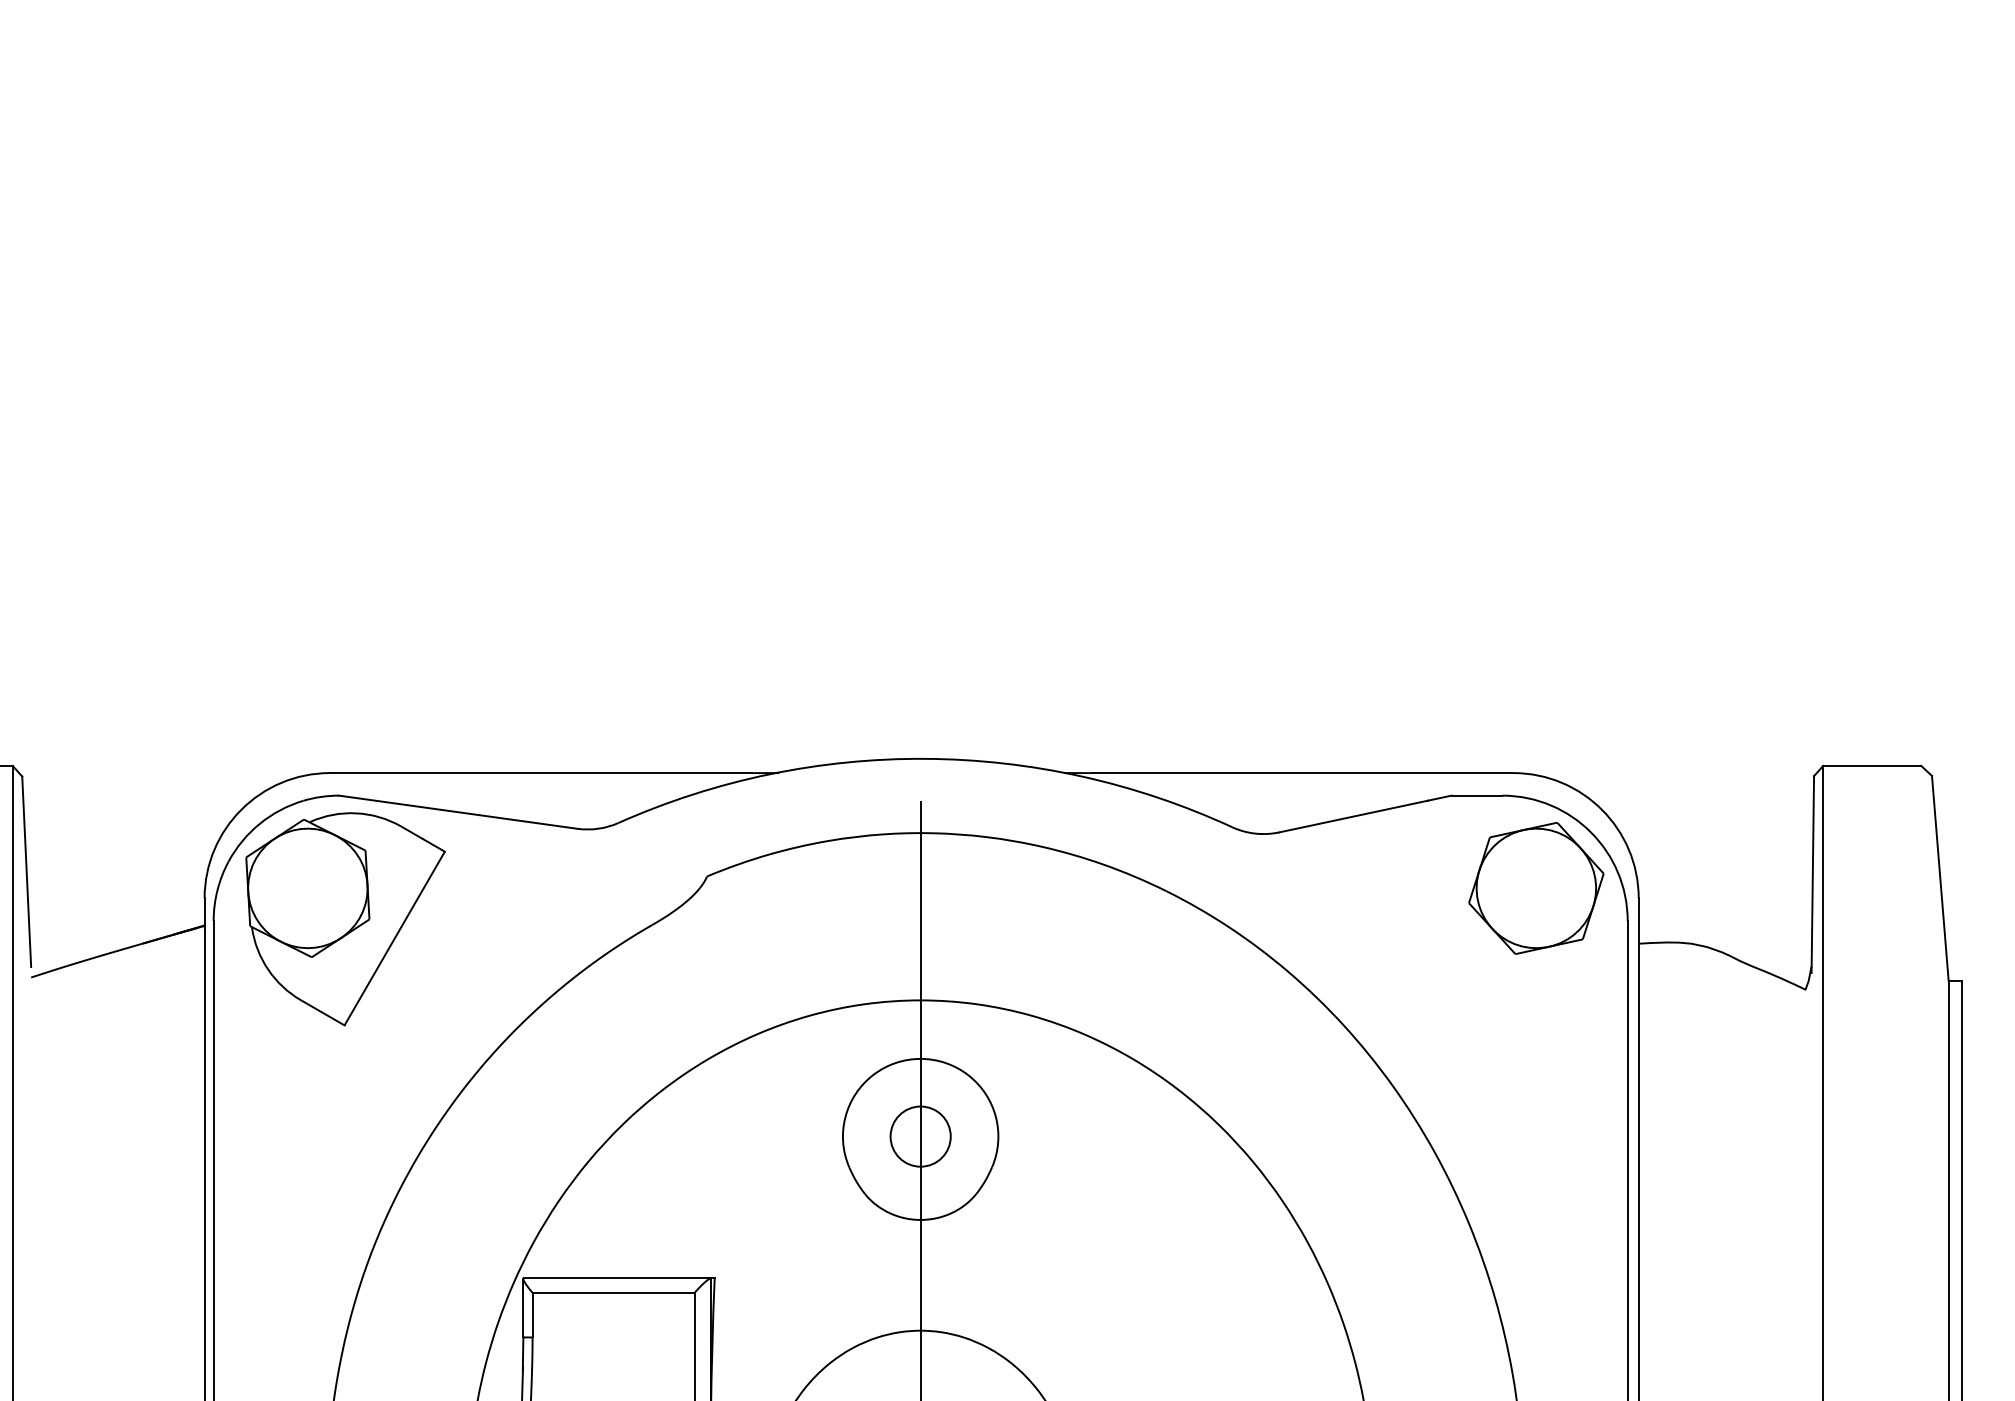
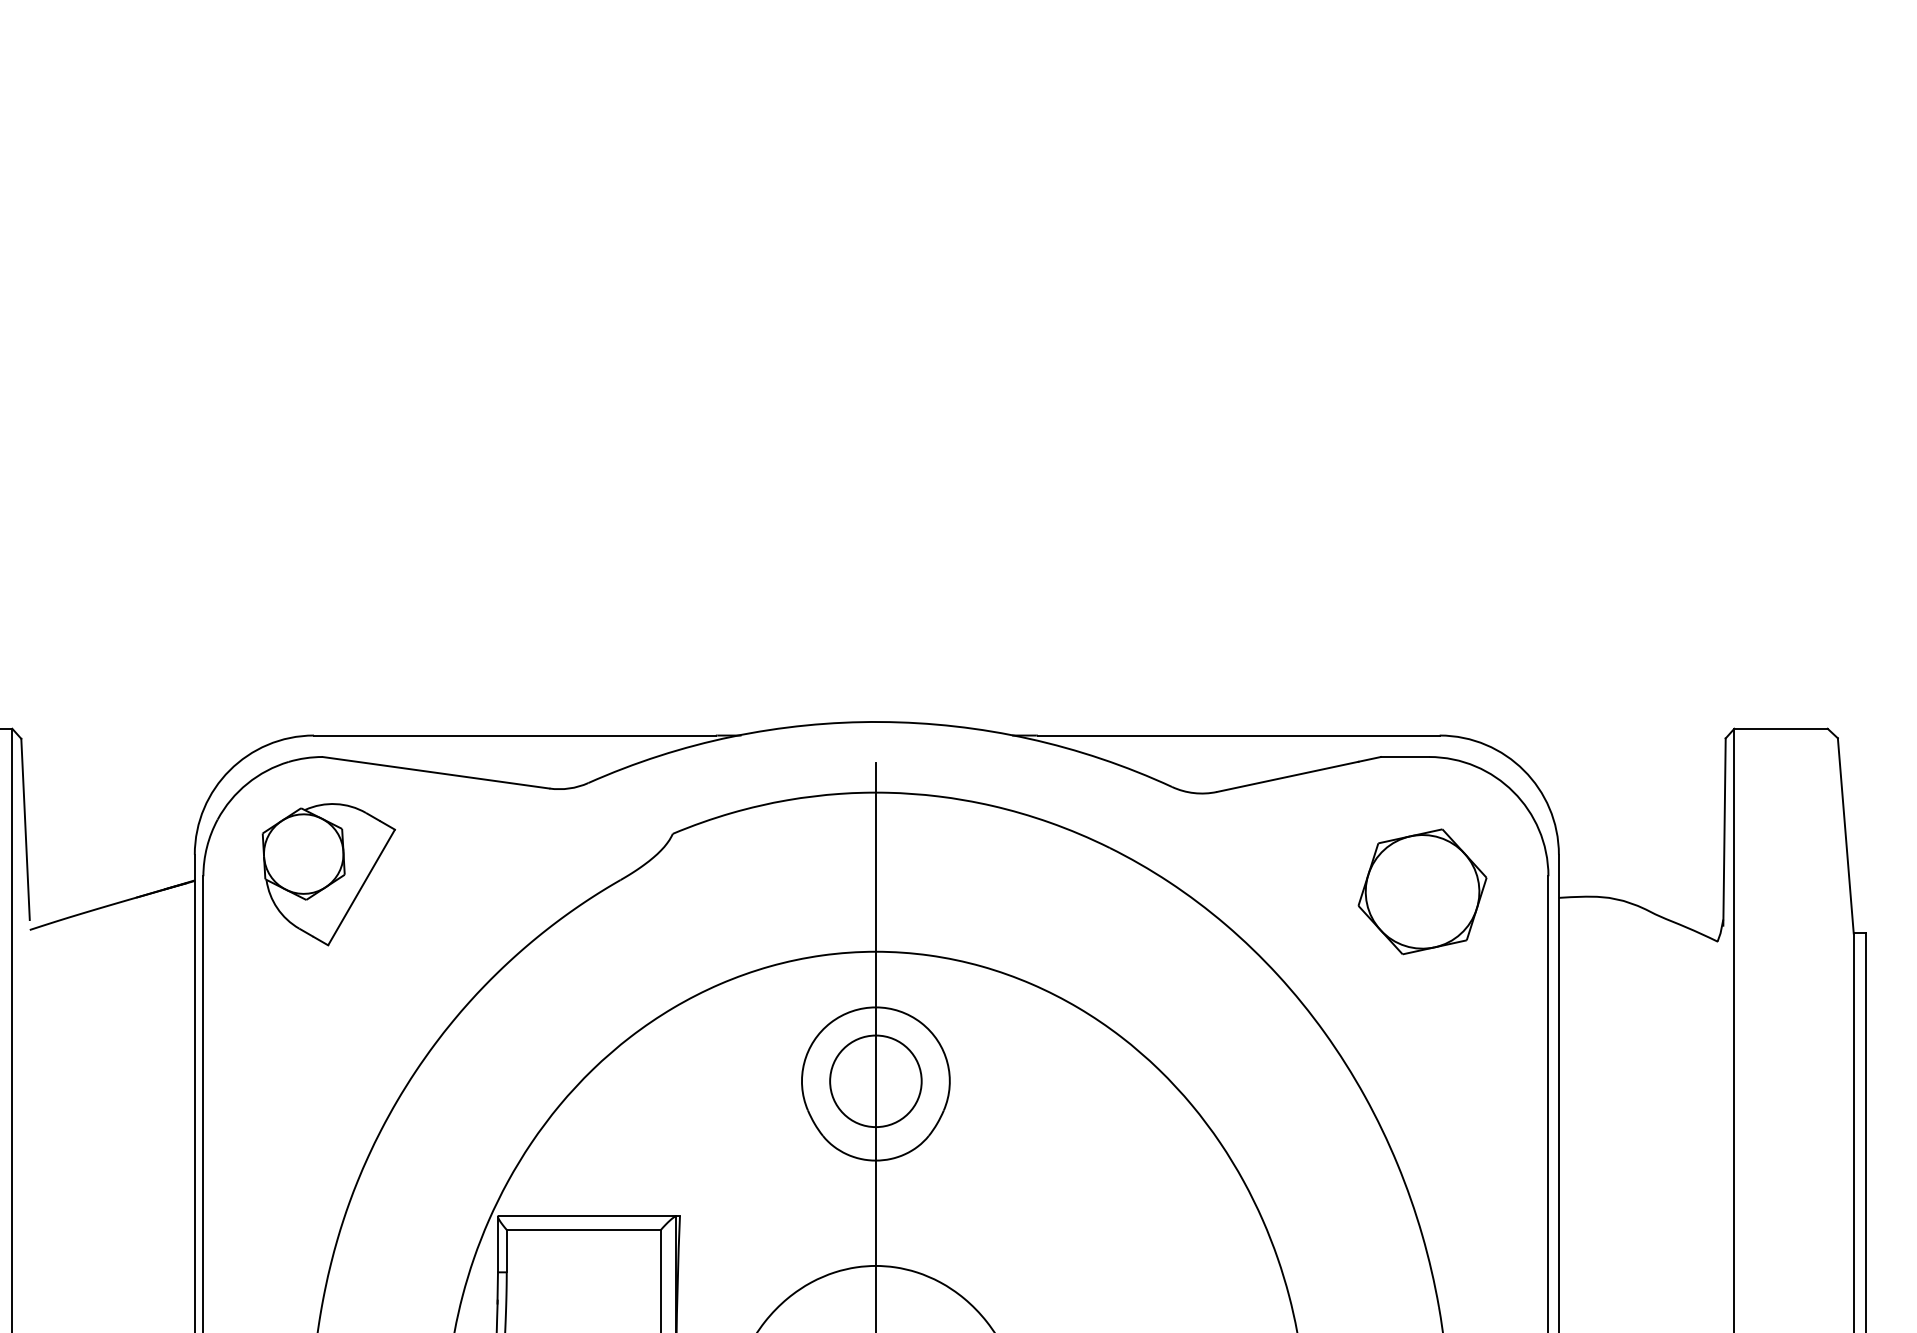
part: (1536, 887) -> (1422, 890), moved
part: (345, 919) -> (328, 874), size x0.7
circle: (920, 1136) -> (875, 1081), size x1.6

